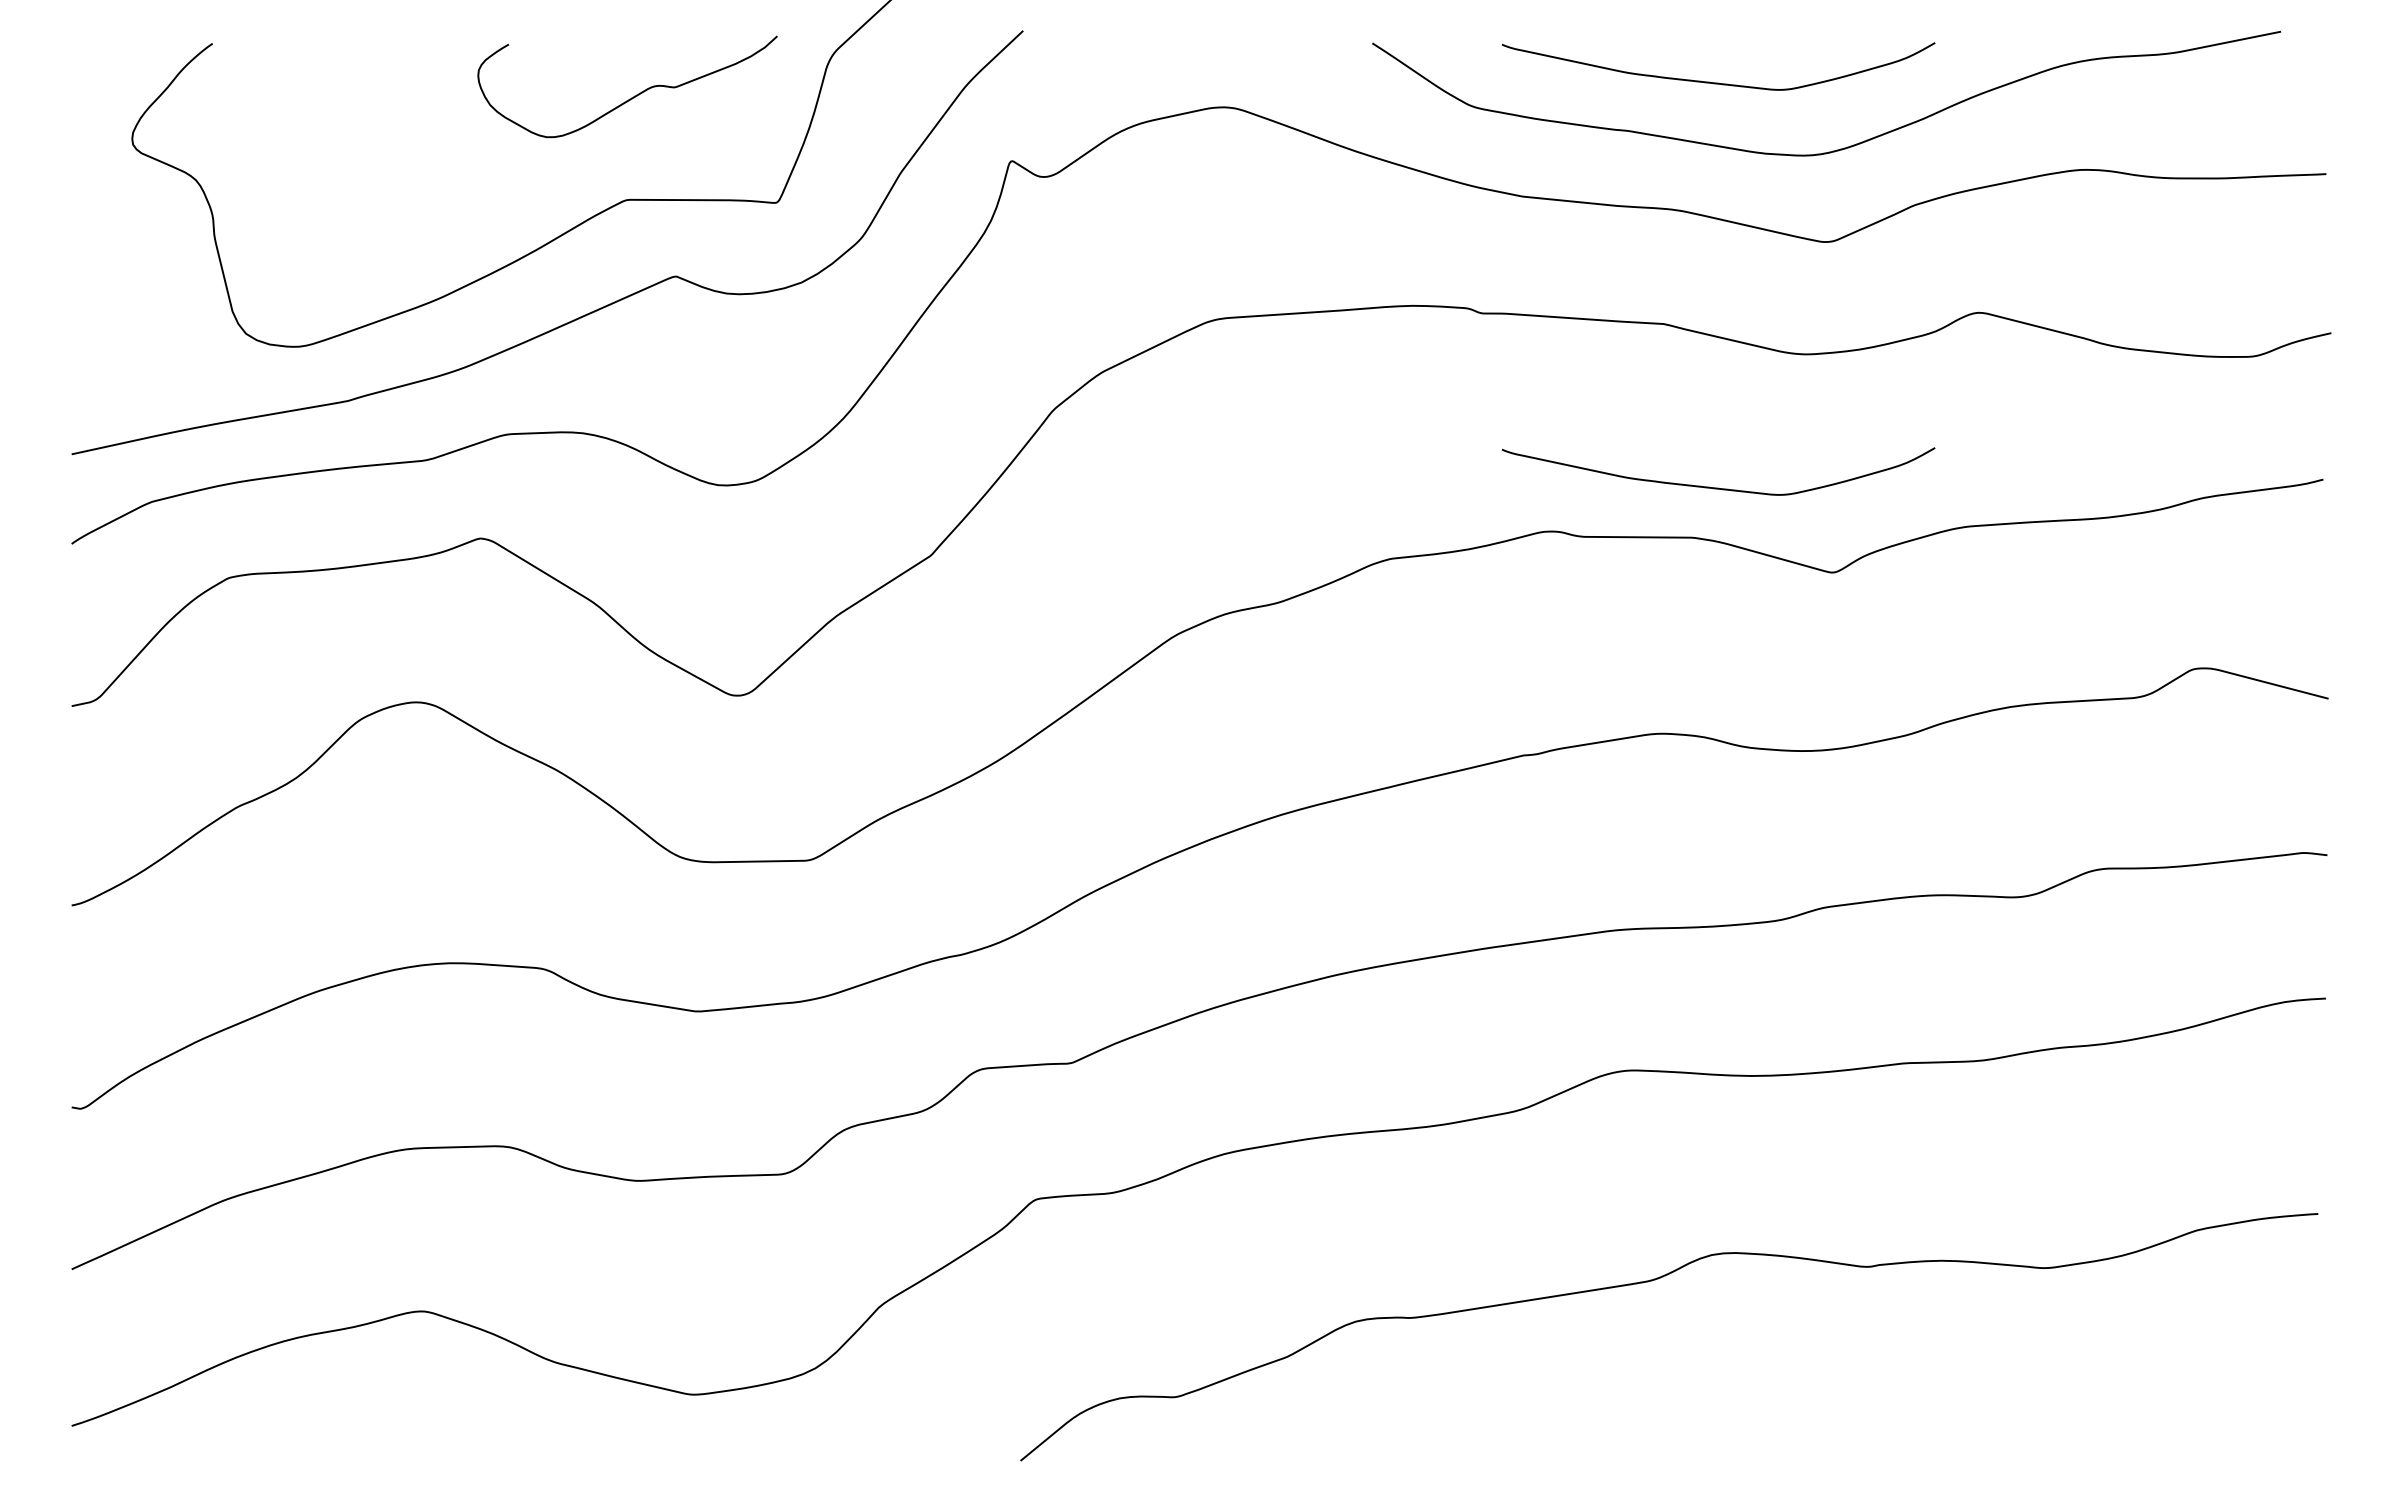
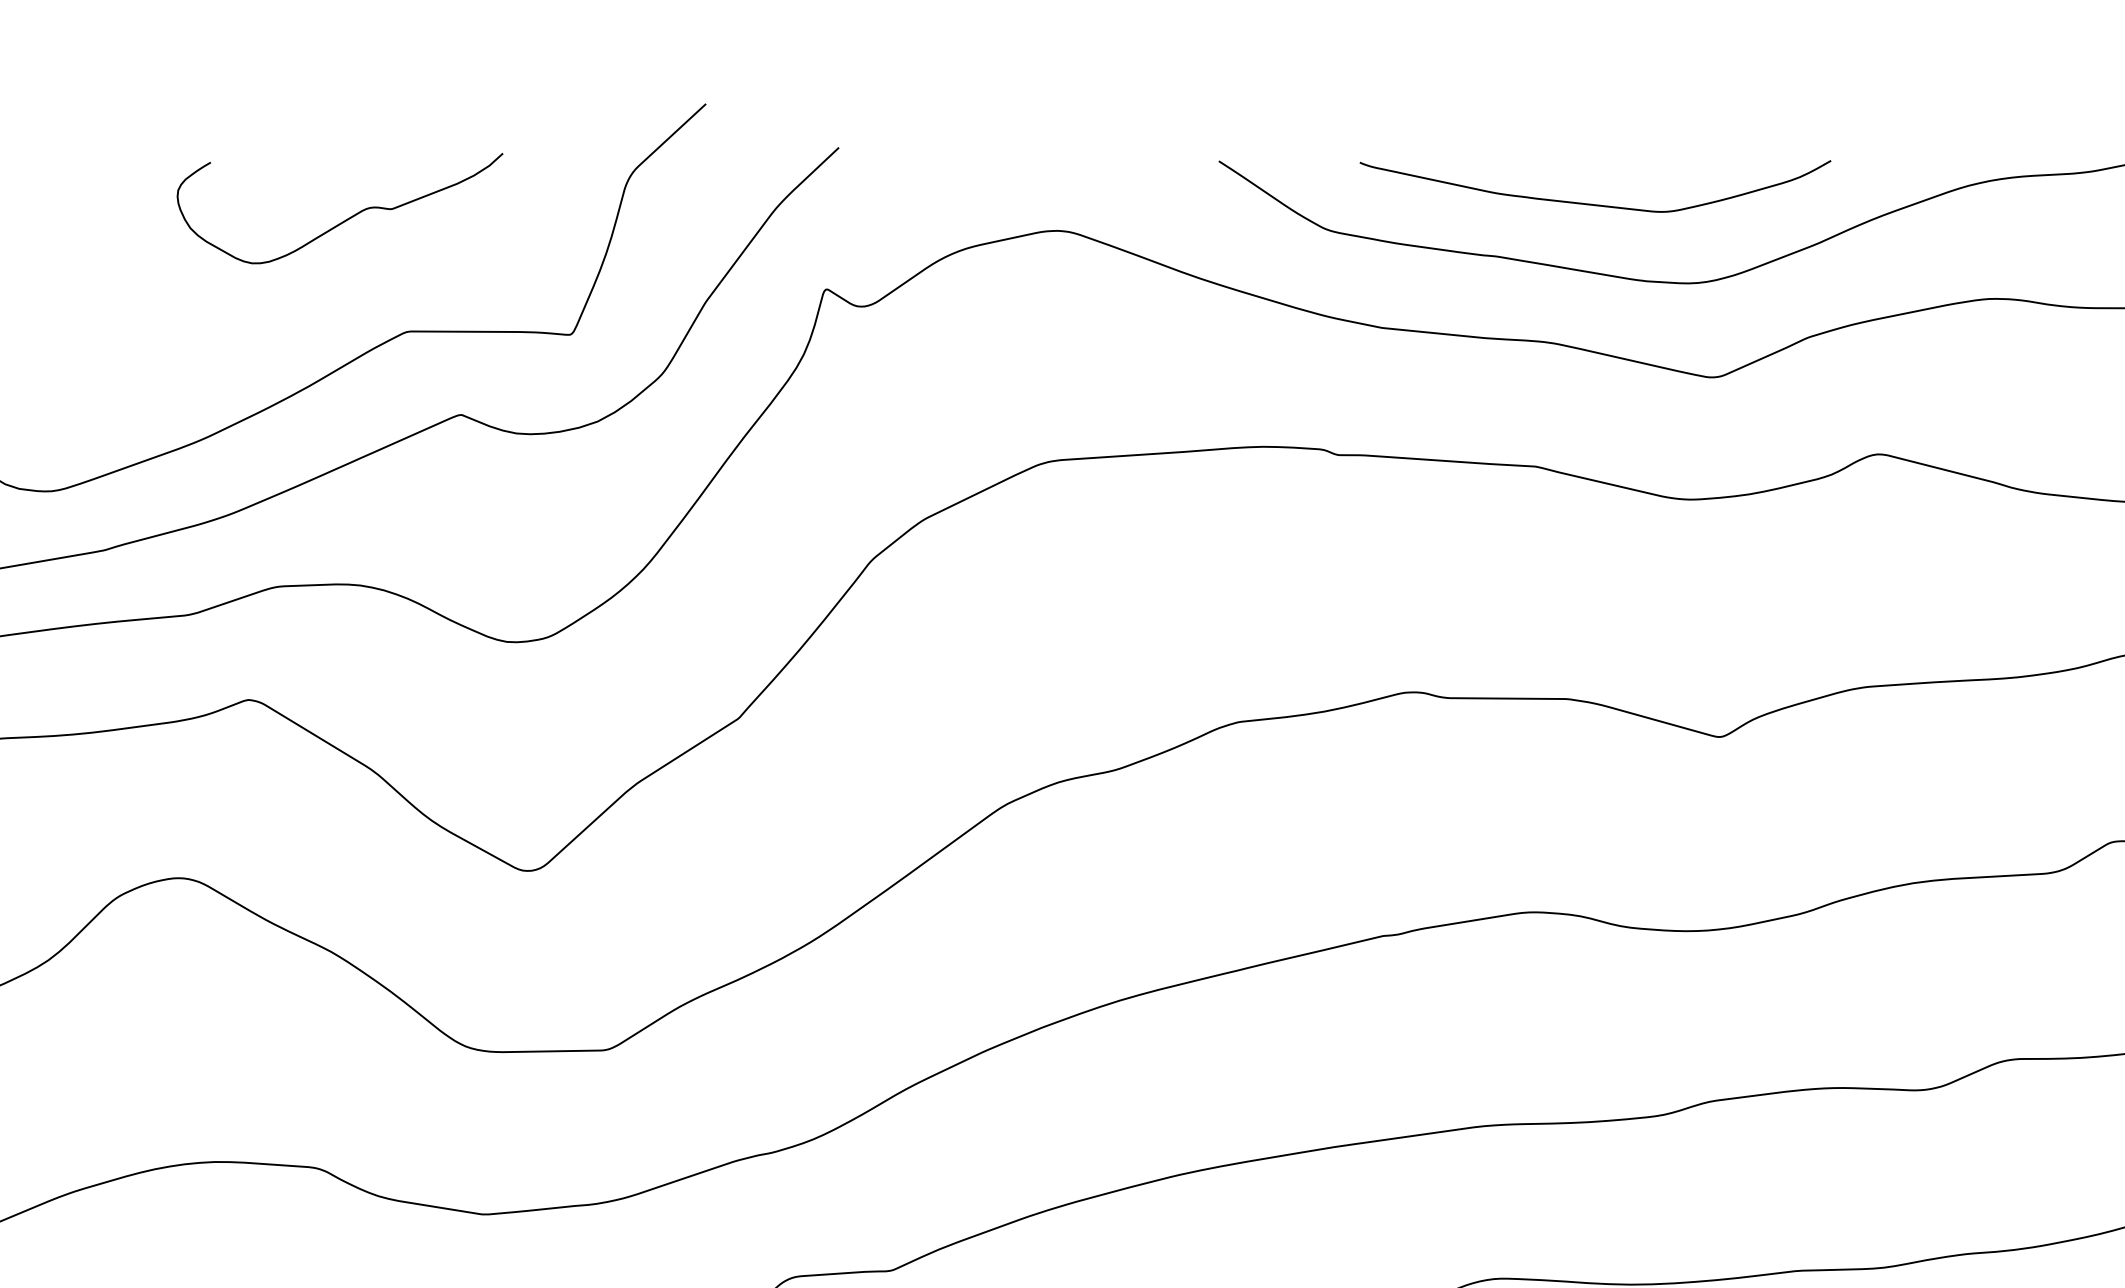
curve: (634, 95) -> (347, 217), moved
curve: (1718, 487) -> (1595, 644), removed

